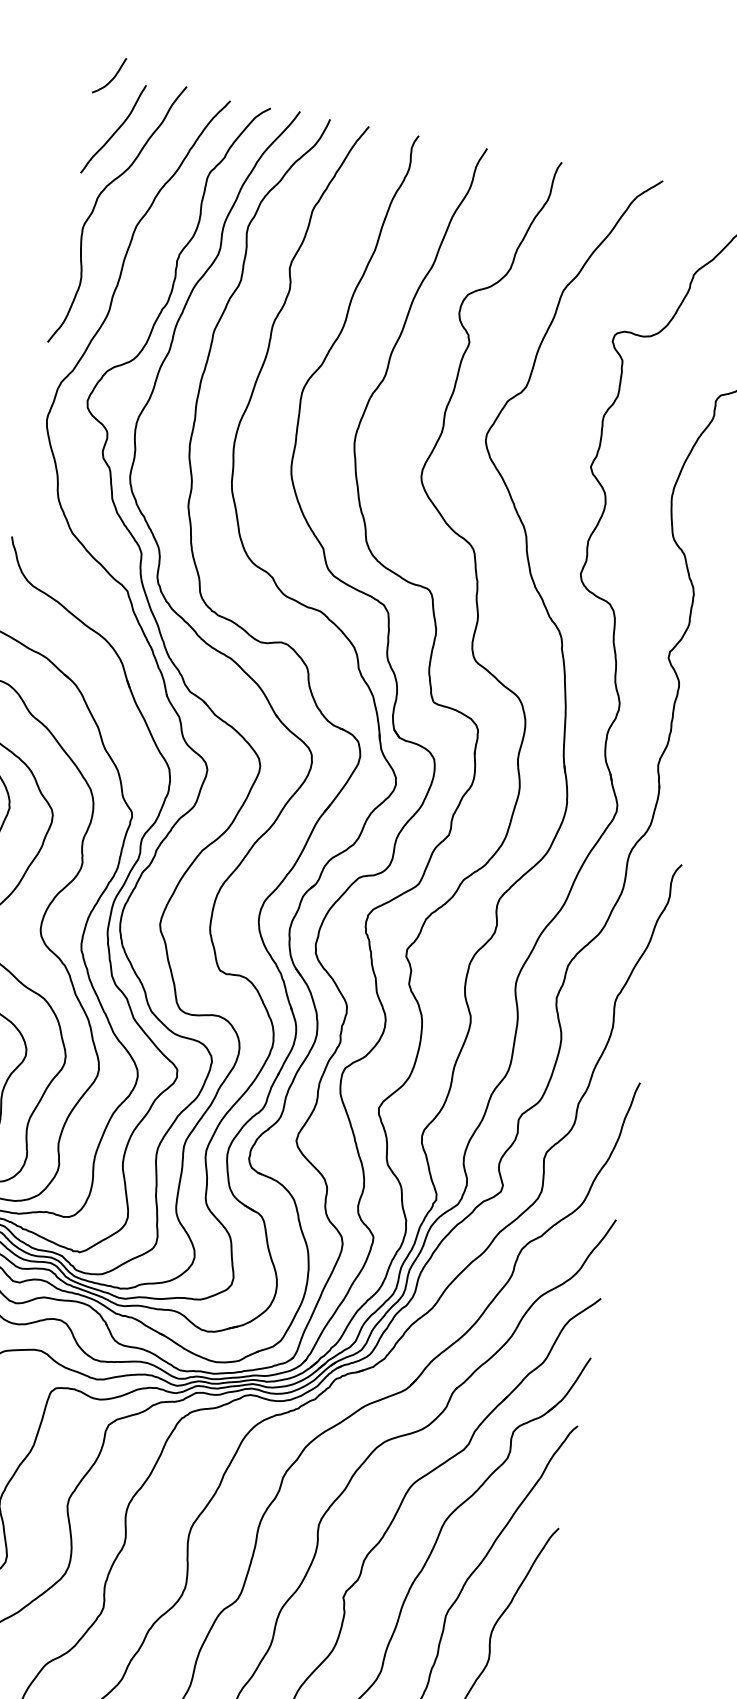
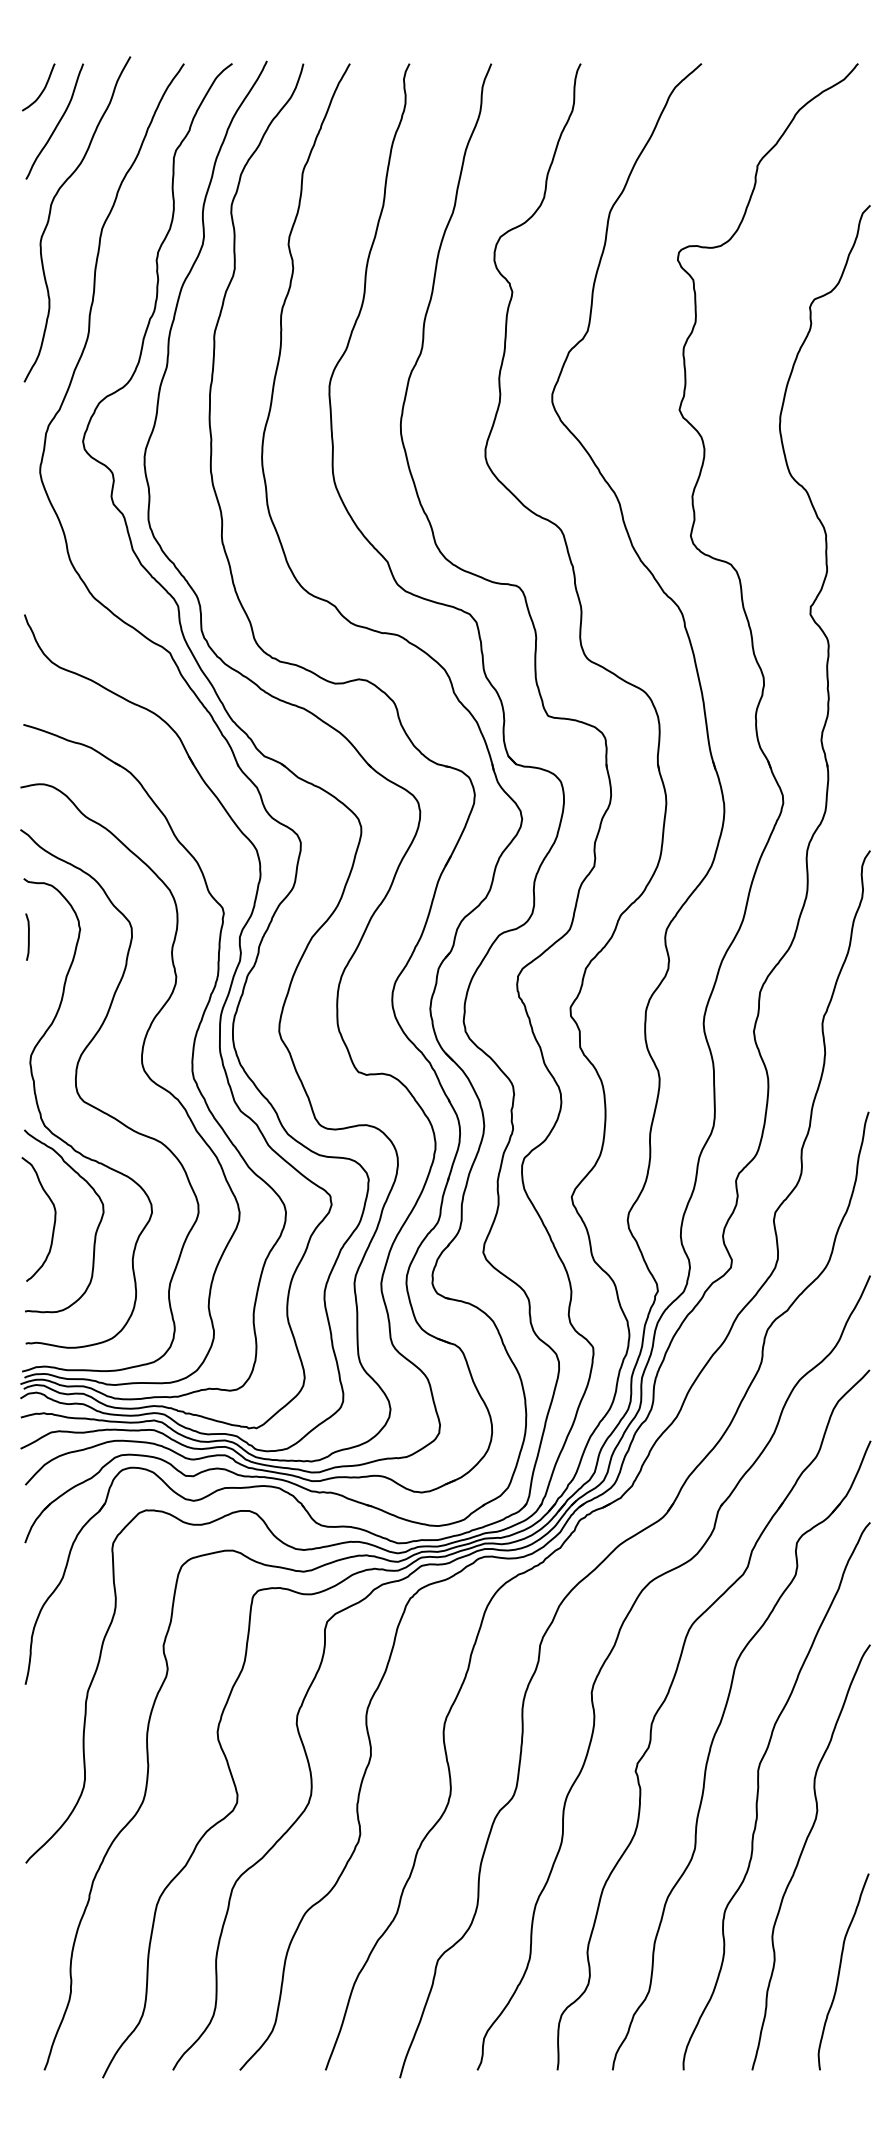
curve: (112, 78) -> (42, 90), moved

